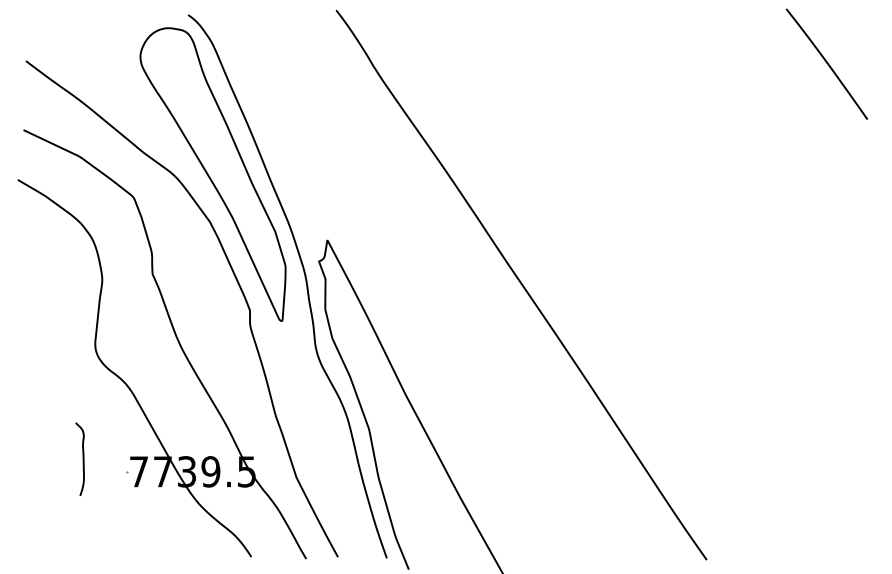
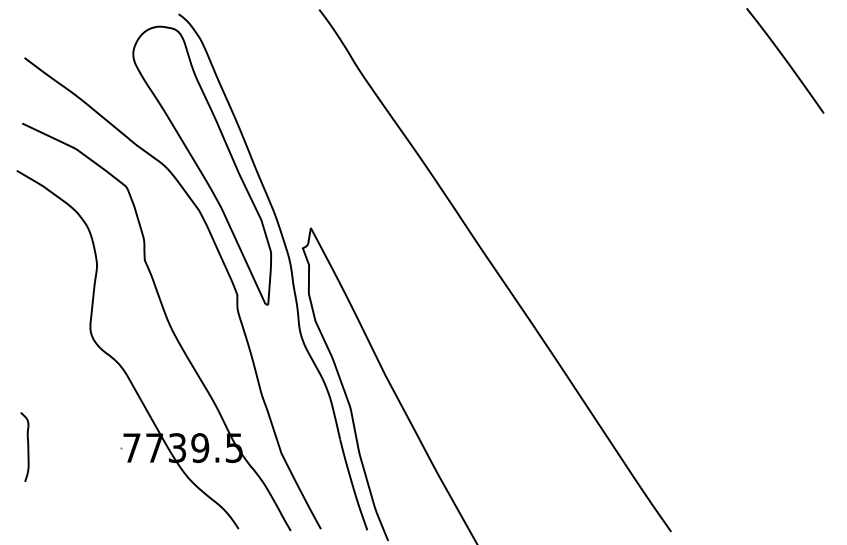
curve: (82, 458) -> (27, 446), moved

